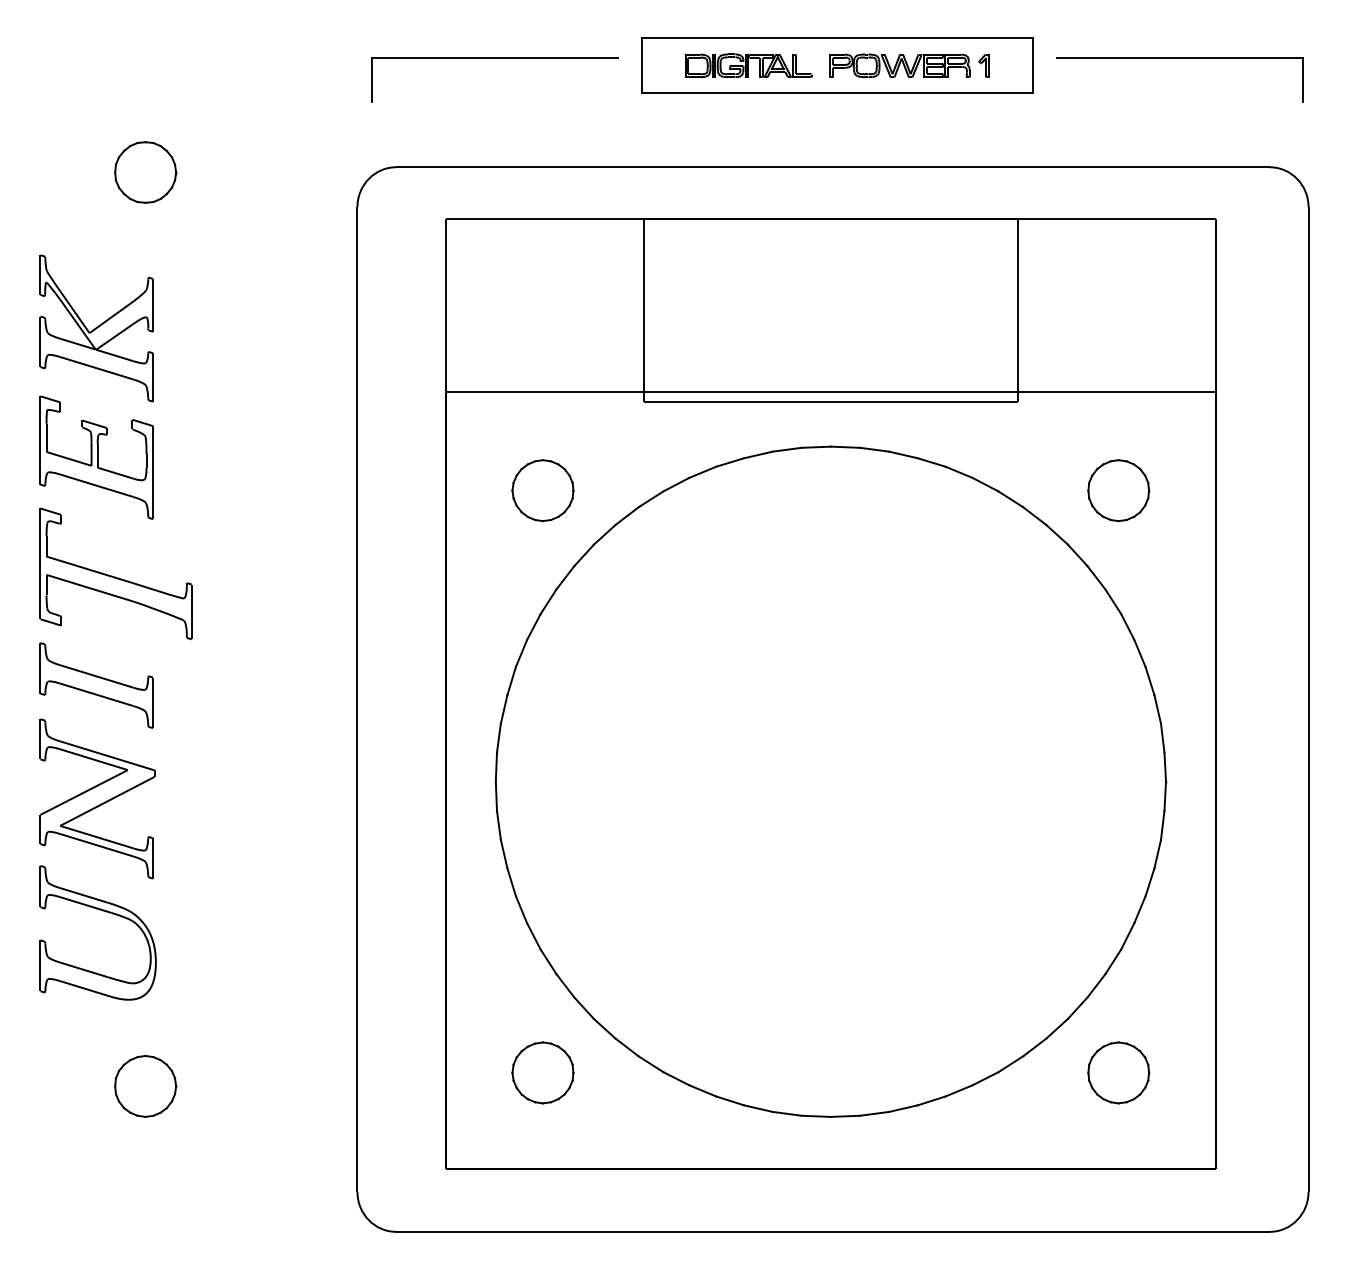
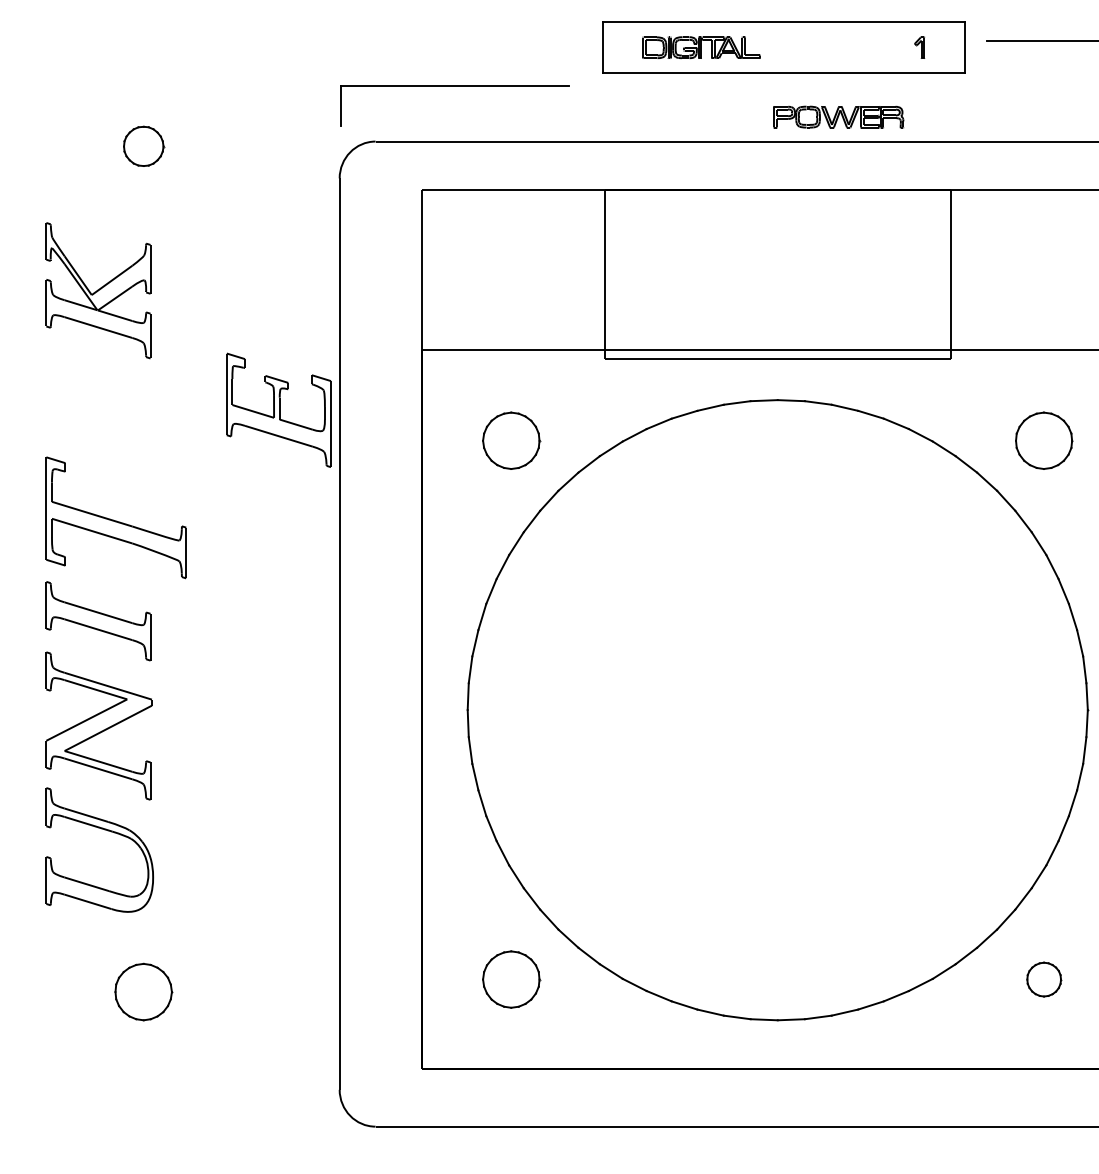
part: (494, 58) -> (454, 86), moved
part: (899, 65) -> (838, 116), moved
part: (145, 172) -> (143, 146), size x0.7
part: (96, 457) -> (278, 410), moved
part: (1118, 1072) -> (1043, 979), size x0.6

